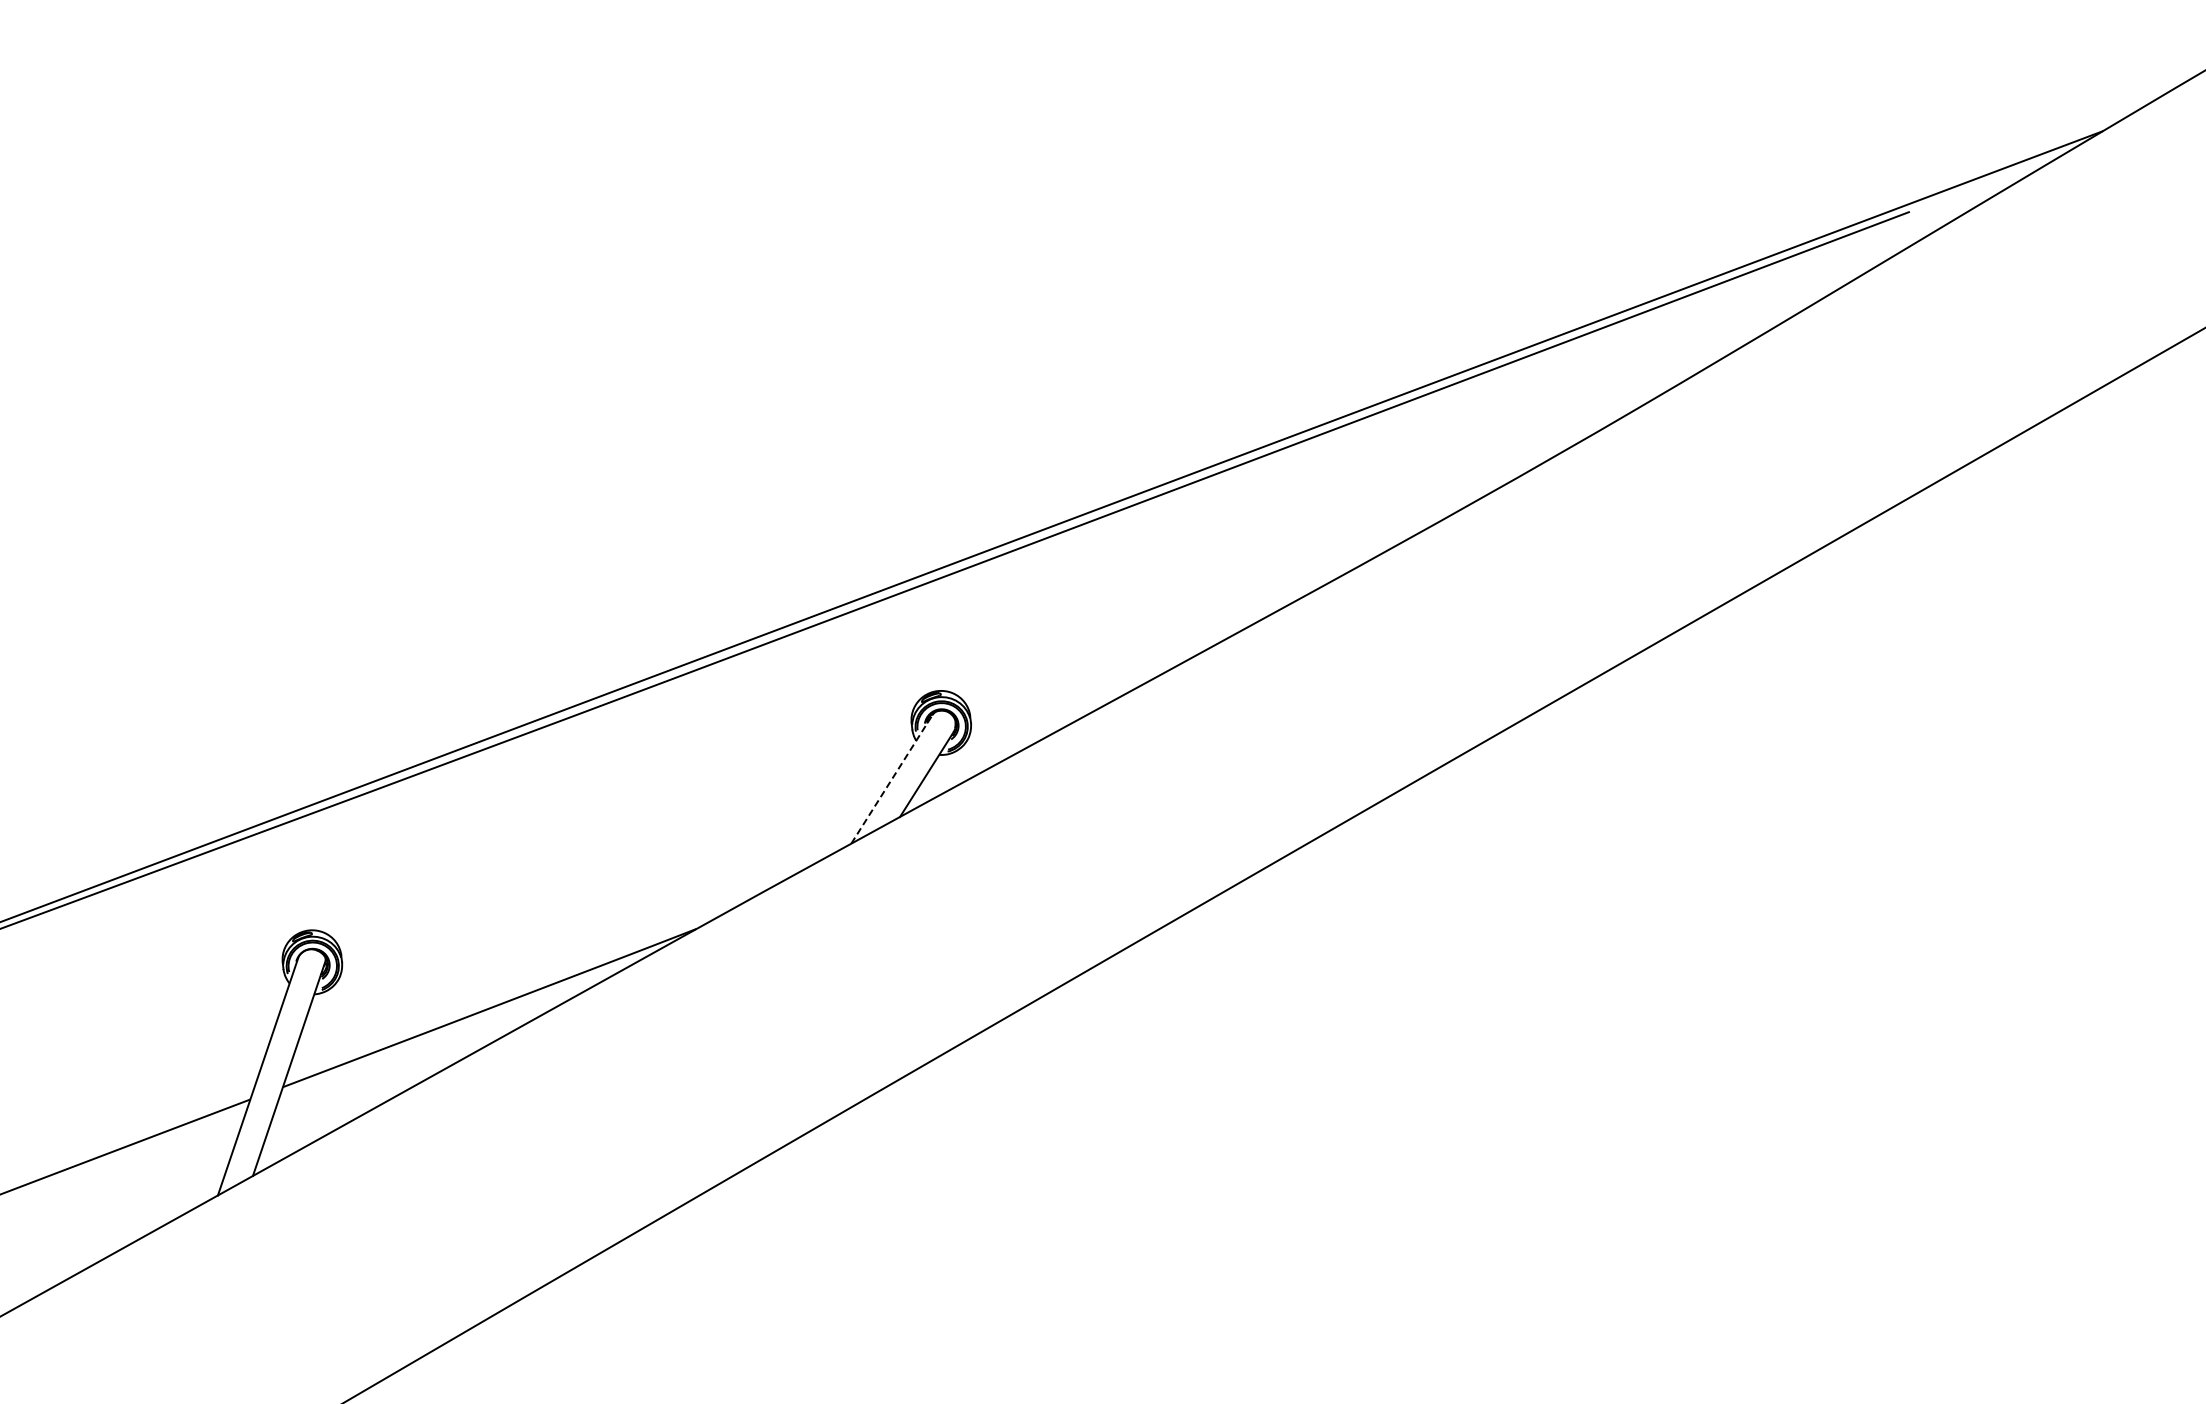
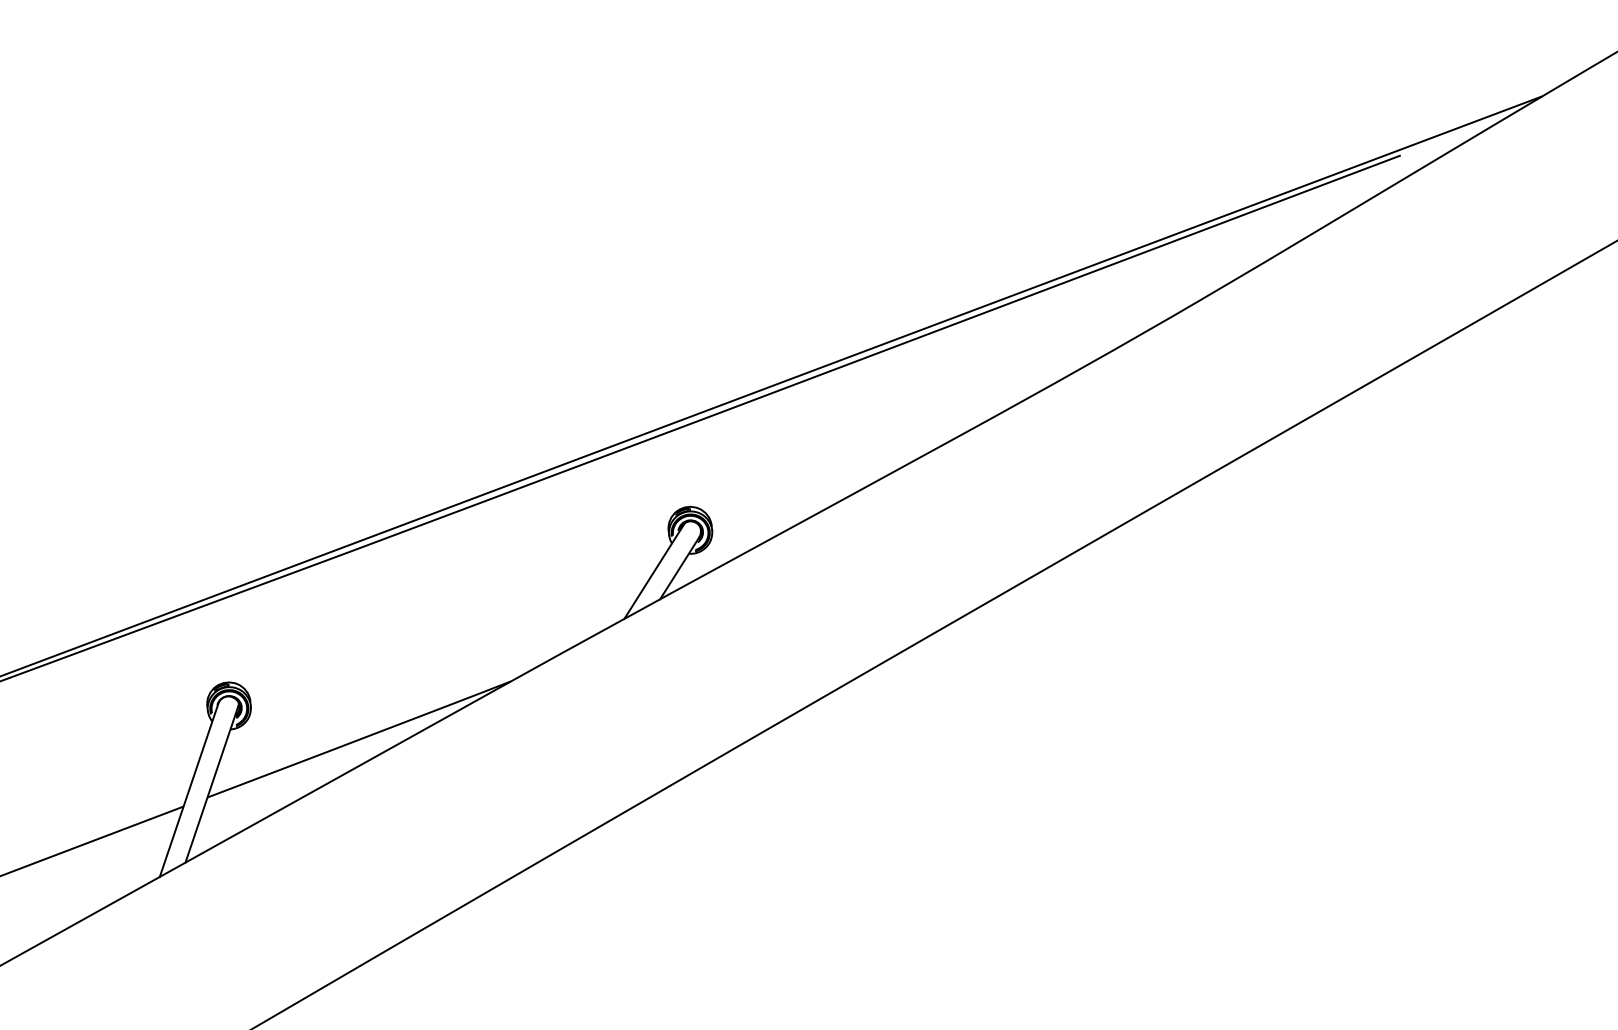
line: (891, 779) -> (653, 571), dashed -> solid

